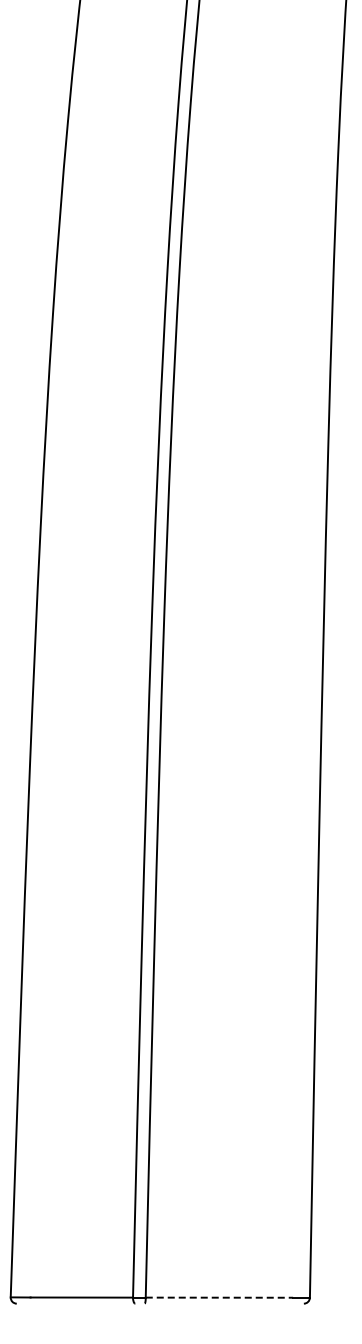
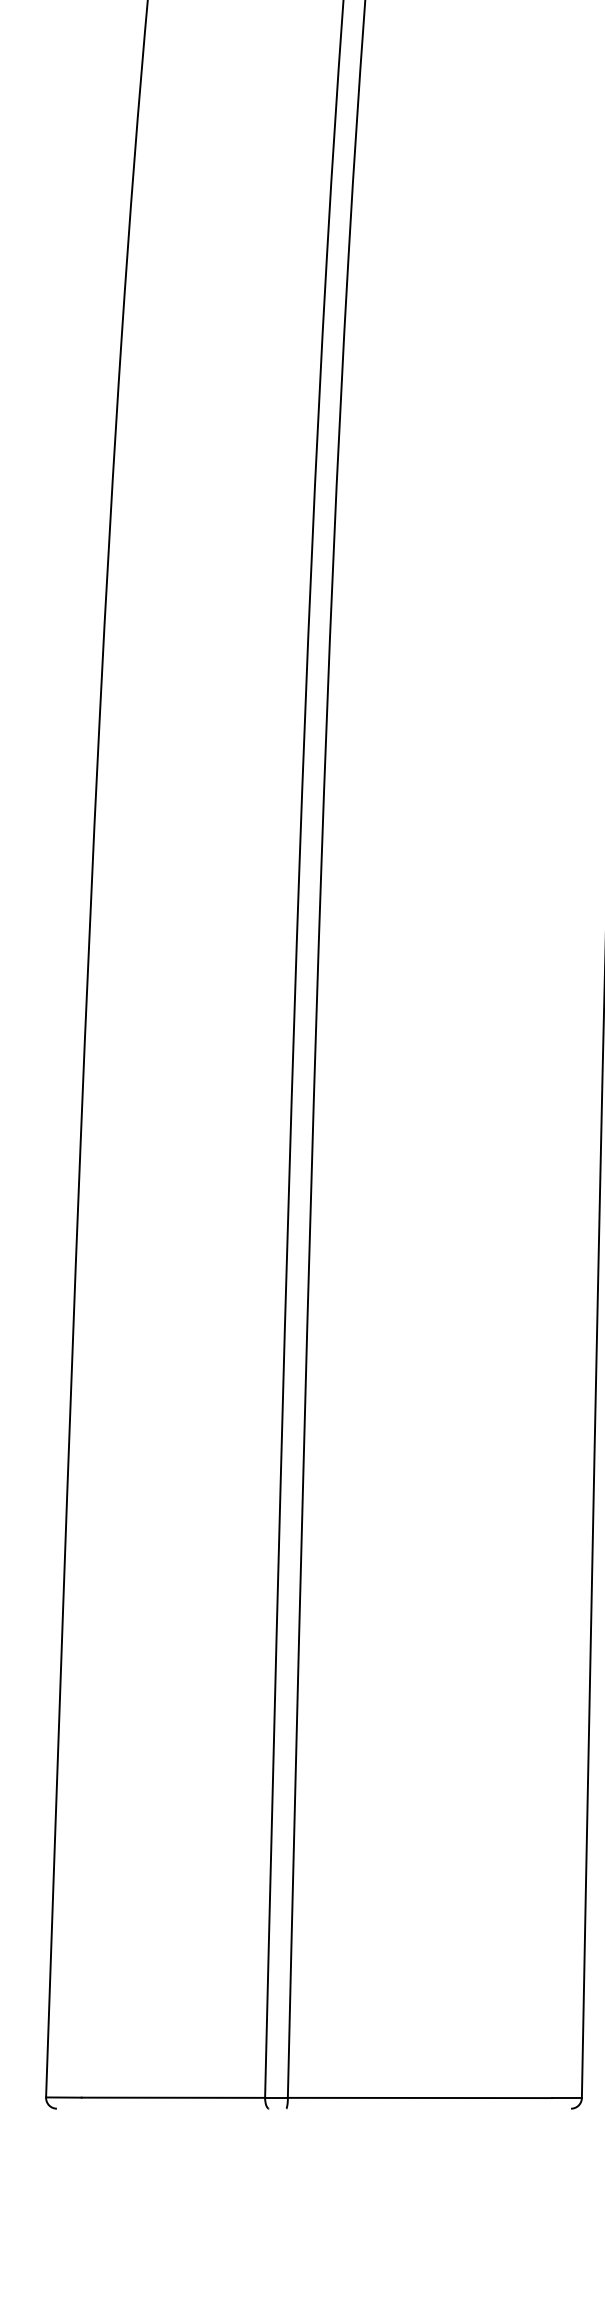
line: (219, 1297) -> (419, 2097), dashed -> solid

